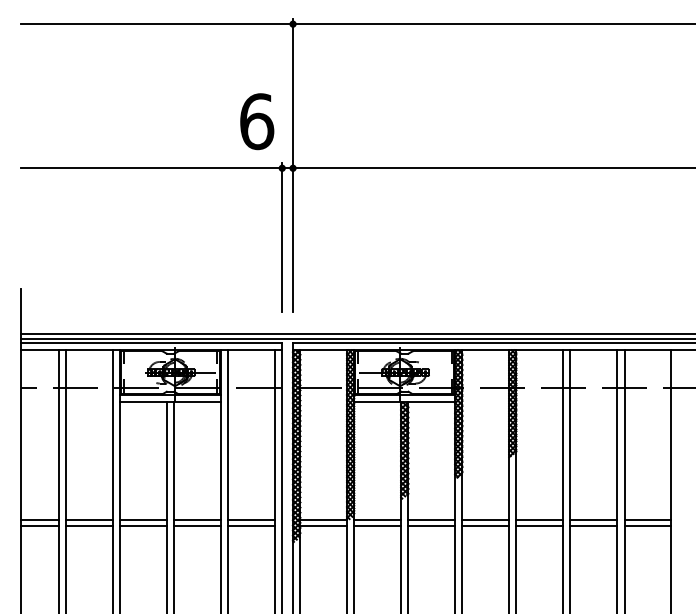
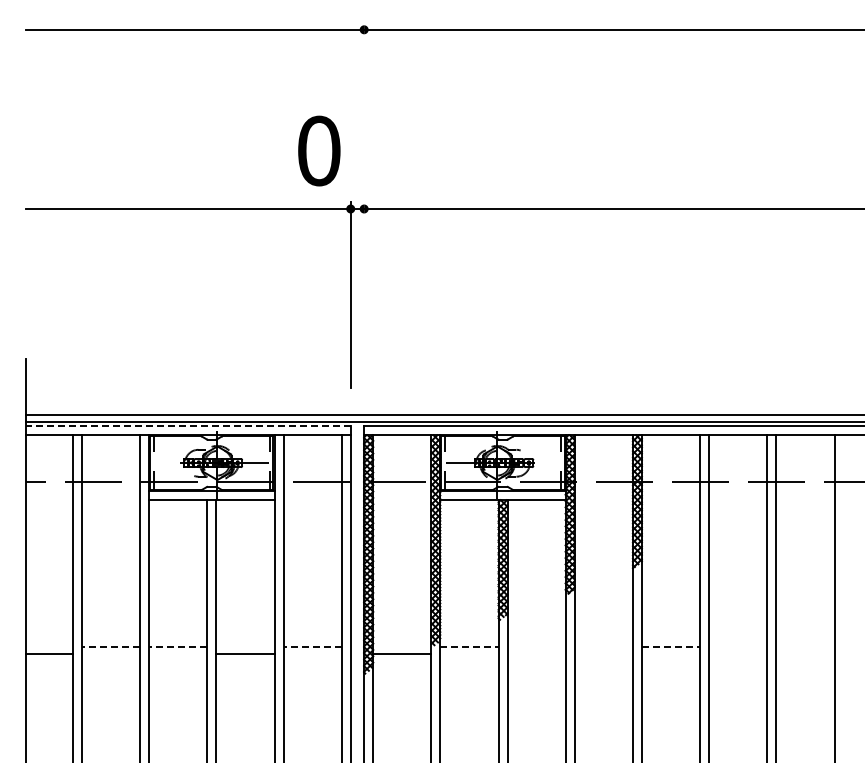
text: (257, 121) -> (319, 150), 6 -> 0
line: (293, 165) -> (364, 205), removed
line: (150, 343) -> (187, 426), solid -> dashed
line: (39, 520) -> (48, 646), removed
line: (89, 520) -> (110, 646), solid -> dashed
line: (142, 520) -> (177, 646), solid -> dashed
line: (197, 520) -> (245, 646), removed
line: (251, 520) -> (312, 646), solid -> dashed
line: (323, 520) -> (402, 646), removed
line: (377, 520) -> (469, 646), solid -> dashed
line: (431, 520) -> (536, 646), removed
line: (485, 520) -> (603, 646), removed
line: (540, 520) -> (671, 646), solid -> dashed
line: (594, 520) -> (738, 646), removed
line: (647, 520) -> (805, 646), removed
line: (89, 525) -> (110, 653), removed
line: (143, 525) -> (178, 653), removed
line: (251, 525) -> (312, 653), removed
line: (377, 525) -> (469, 653), removed
line: (431, 525) -> (536, 653), removed
line: (485, 525) -> (603, 653), removed
line: (539, 525) -> (670, 653), removed
line: (594, 525) -> (738, 653), removed
line: (647, 525) -> (805, 653), removed

